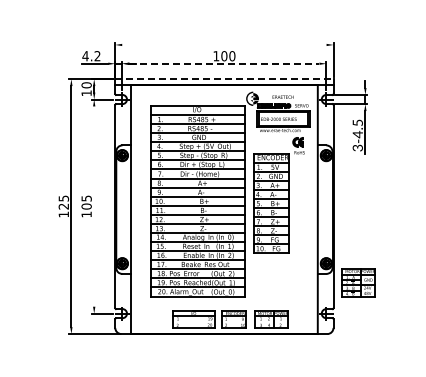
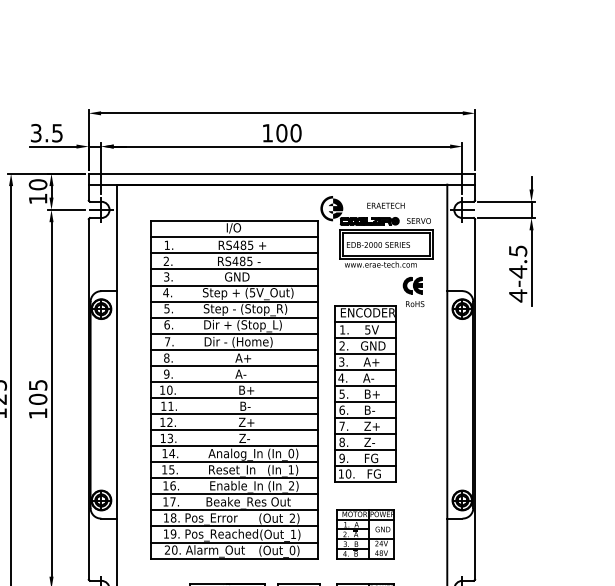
line: (224, 44) -> (282, 112), added
text: (91, 56) -> (46, 133), 4.2 -> 3.5
line: (224, 63) -> (282, 146), dashed -> solid
line: (224, 79) -> (282, 174), dashed -> solid
text: (357, 147) -> (517, 294), 3-4.5 -> 4-4.5
line: (94, 206) -> (52, 399), added
part: (358, 282) -> (365, 533), moved

